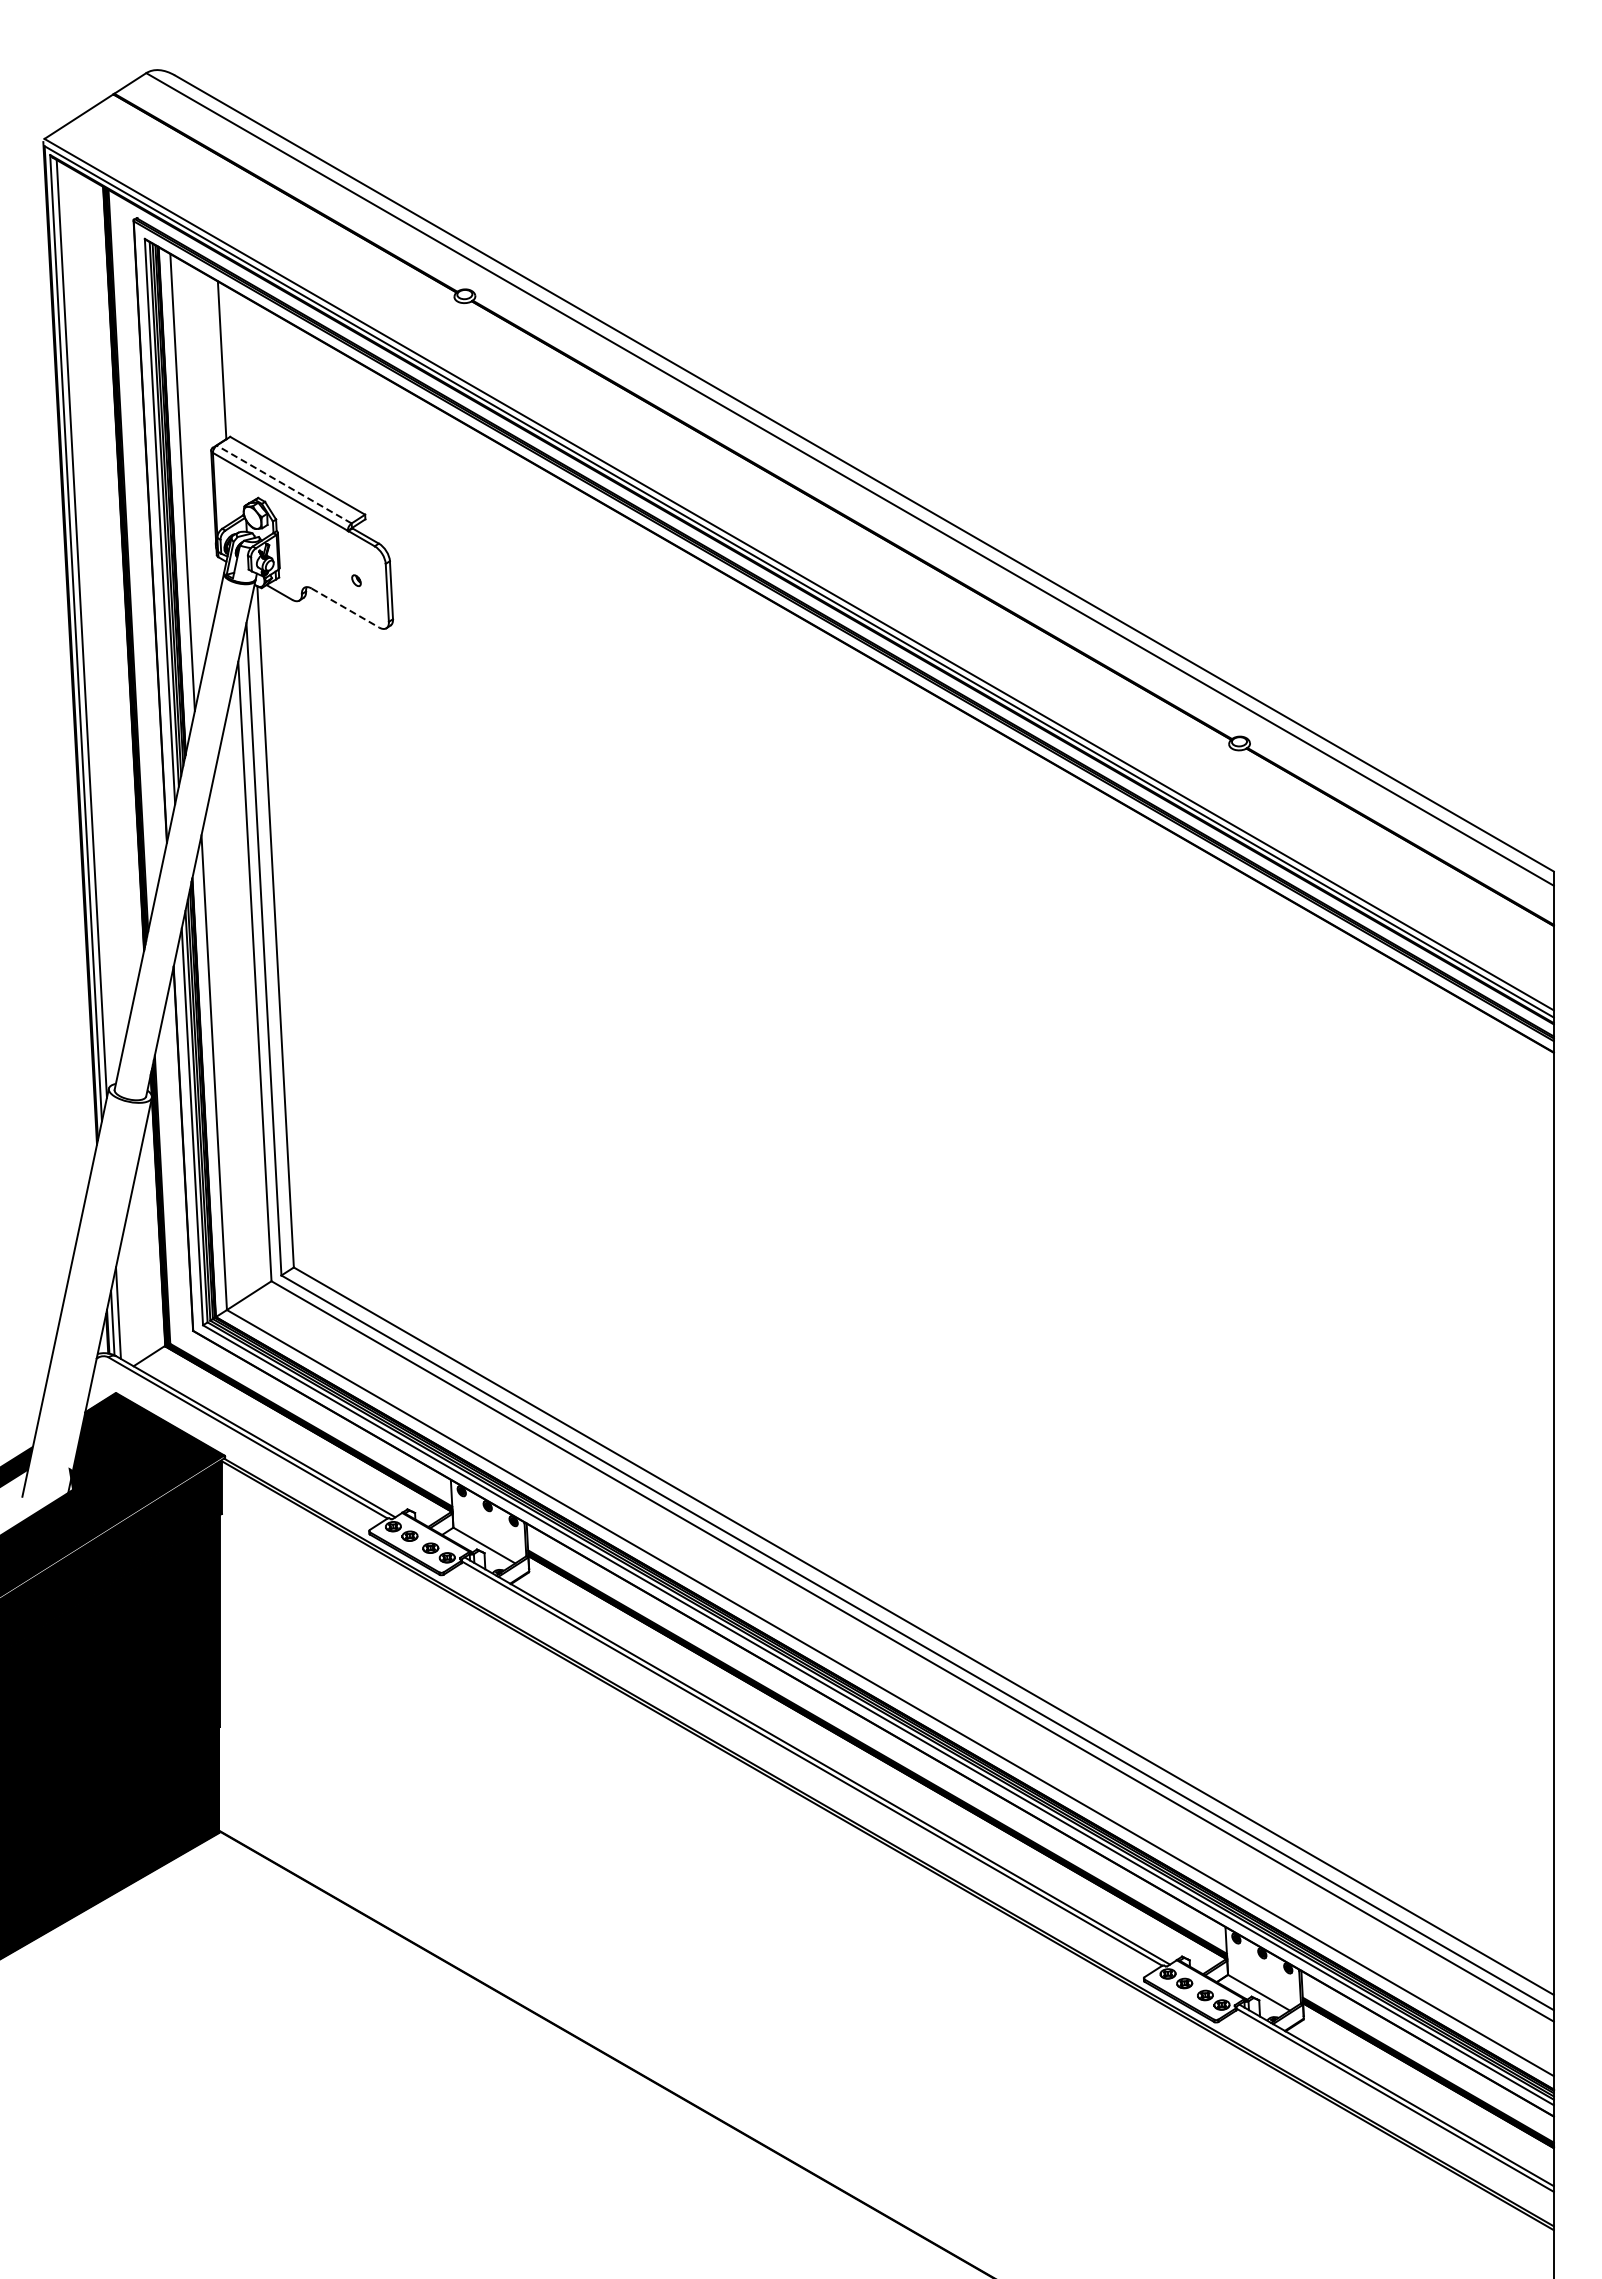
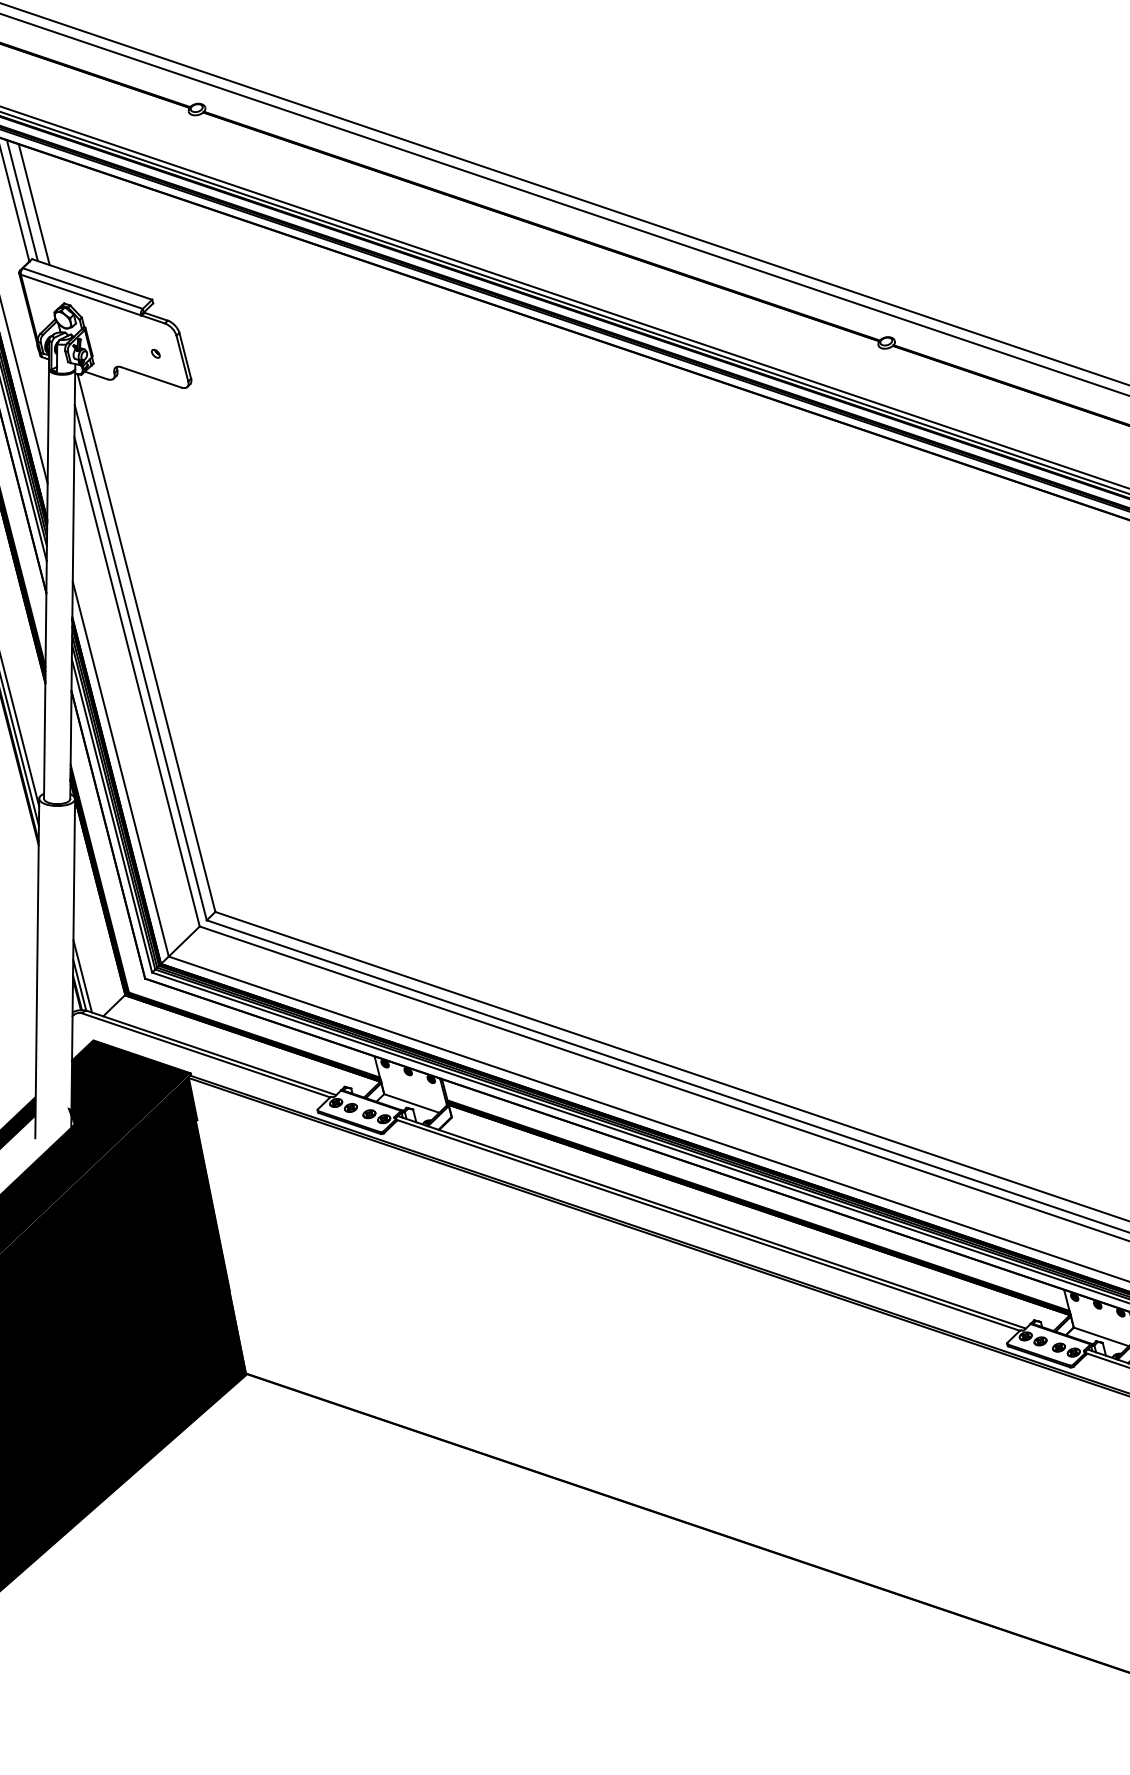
line: (232, 363) -> (22, 200), added
line: (245, 371) -> (33, 204), added
line: (284, 484) -> (83, 288), dashed -> solid
line: (345, 608) -> (151, 377), dashed -> solid

